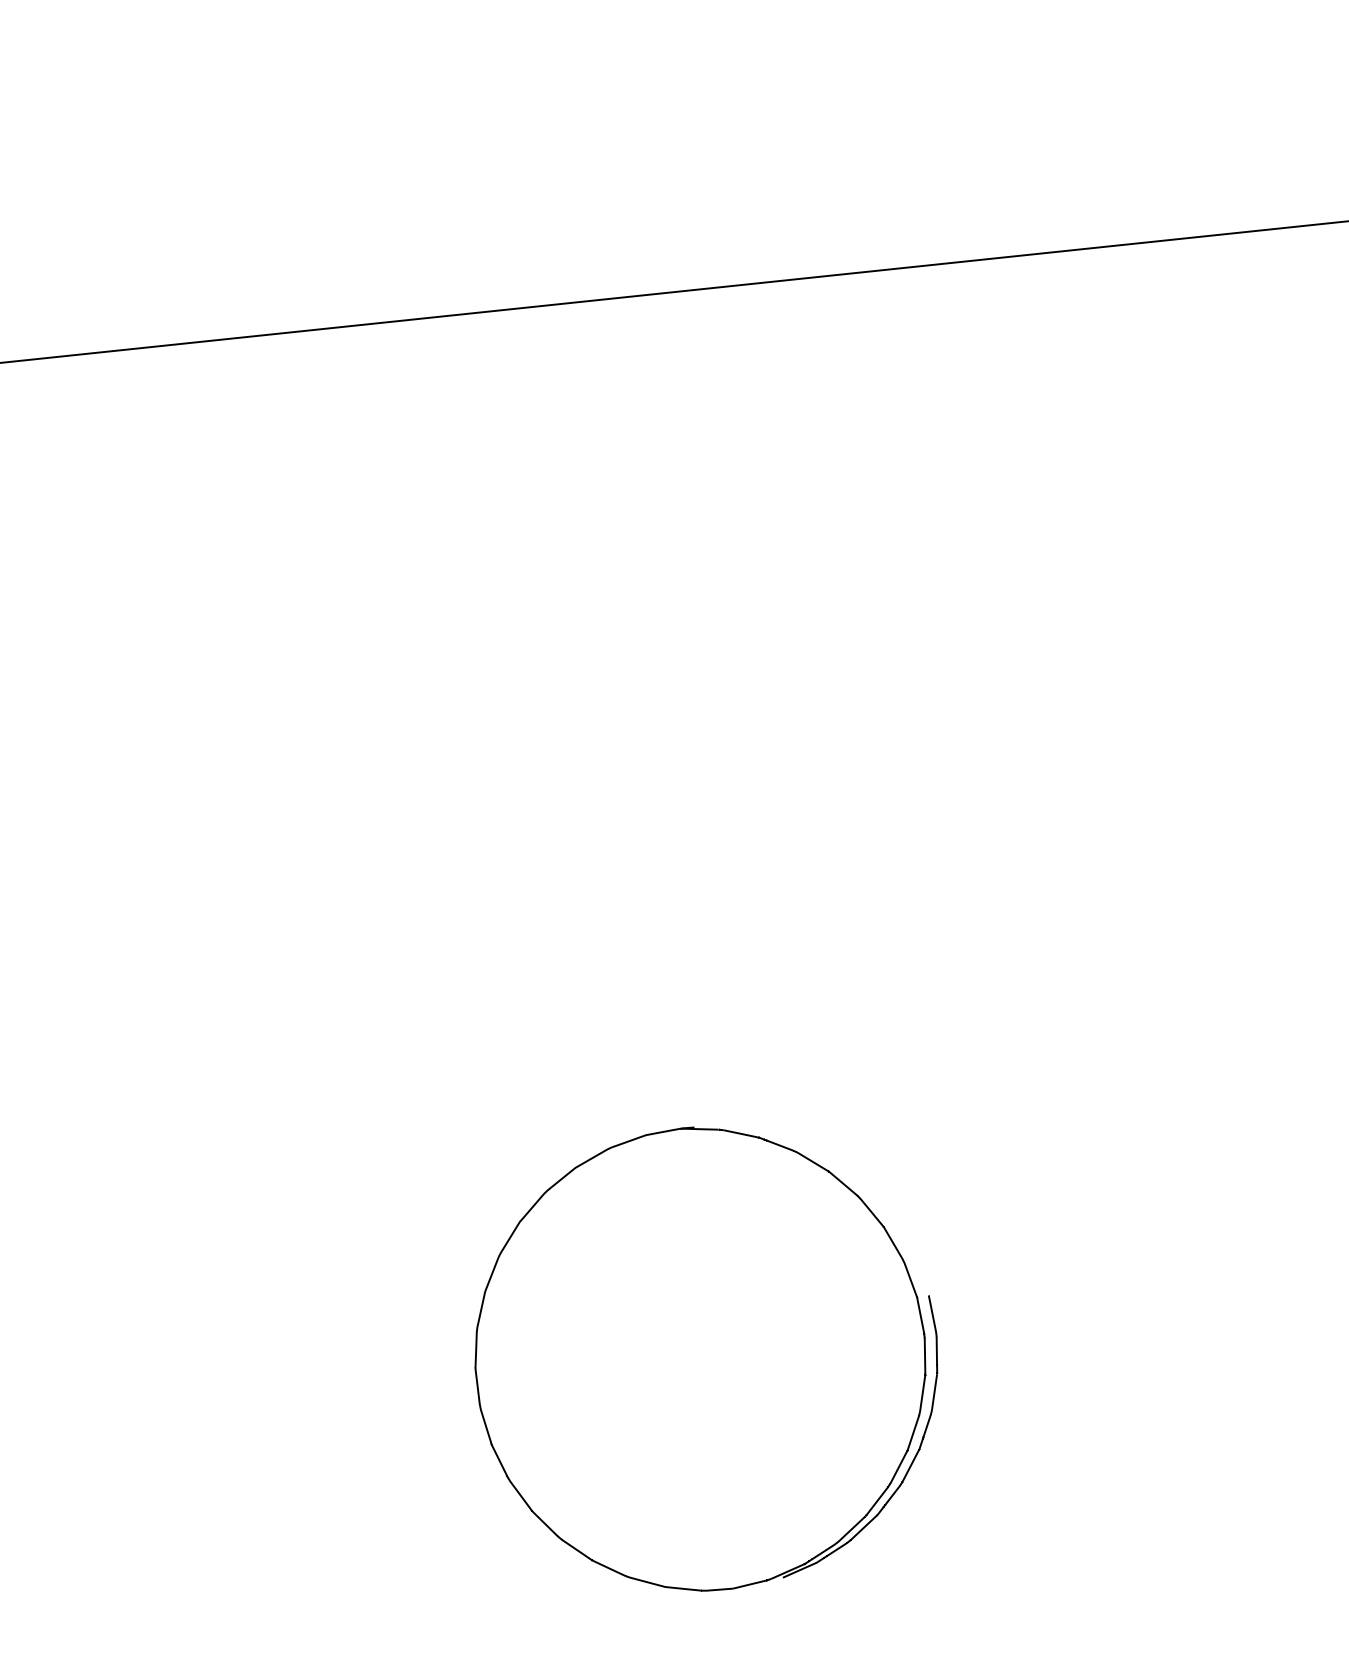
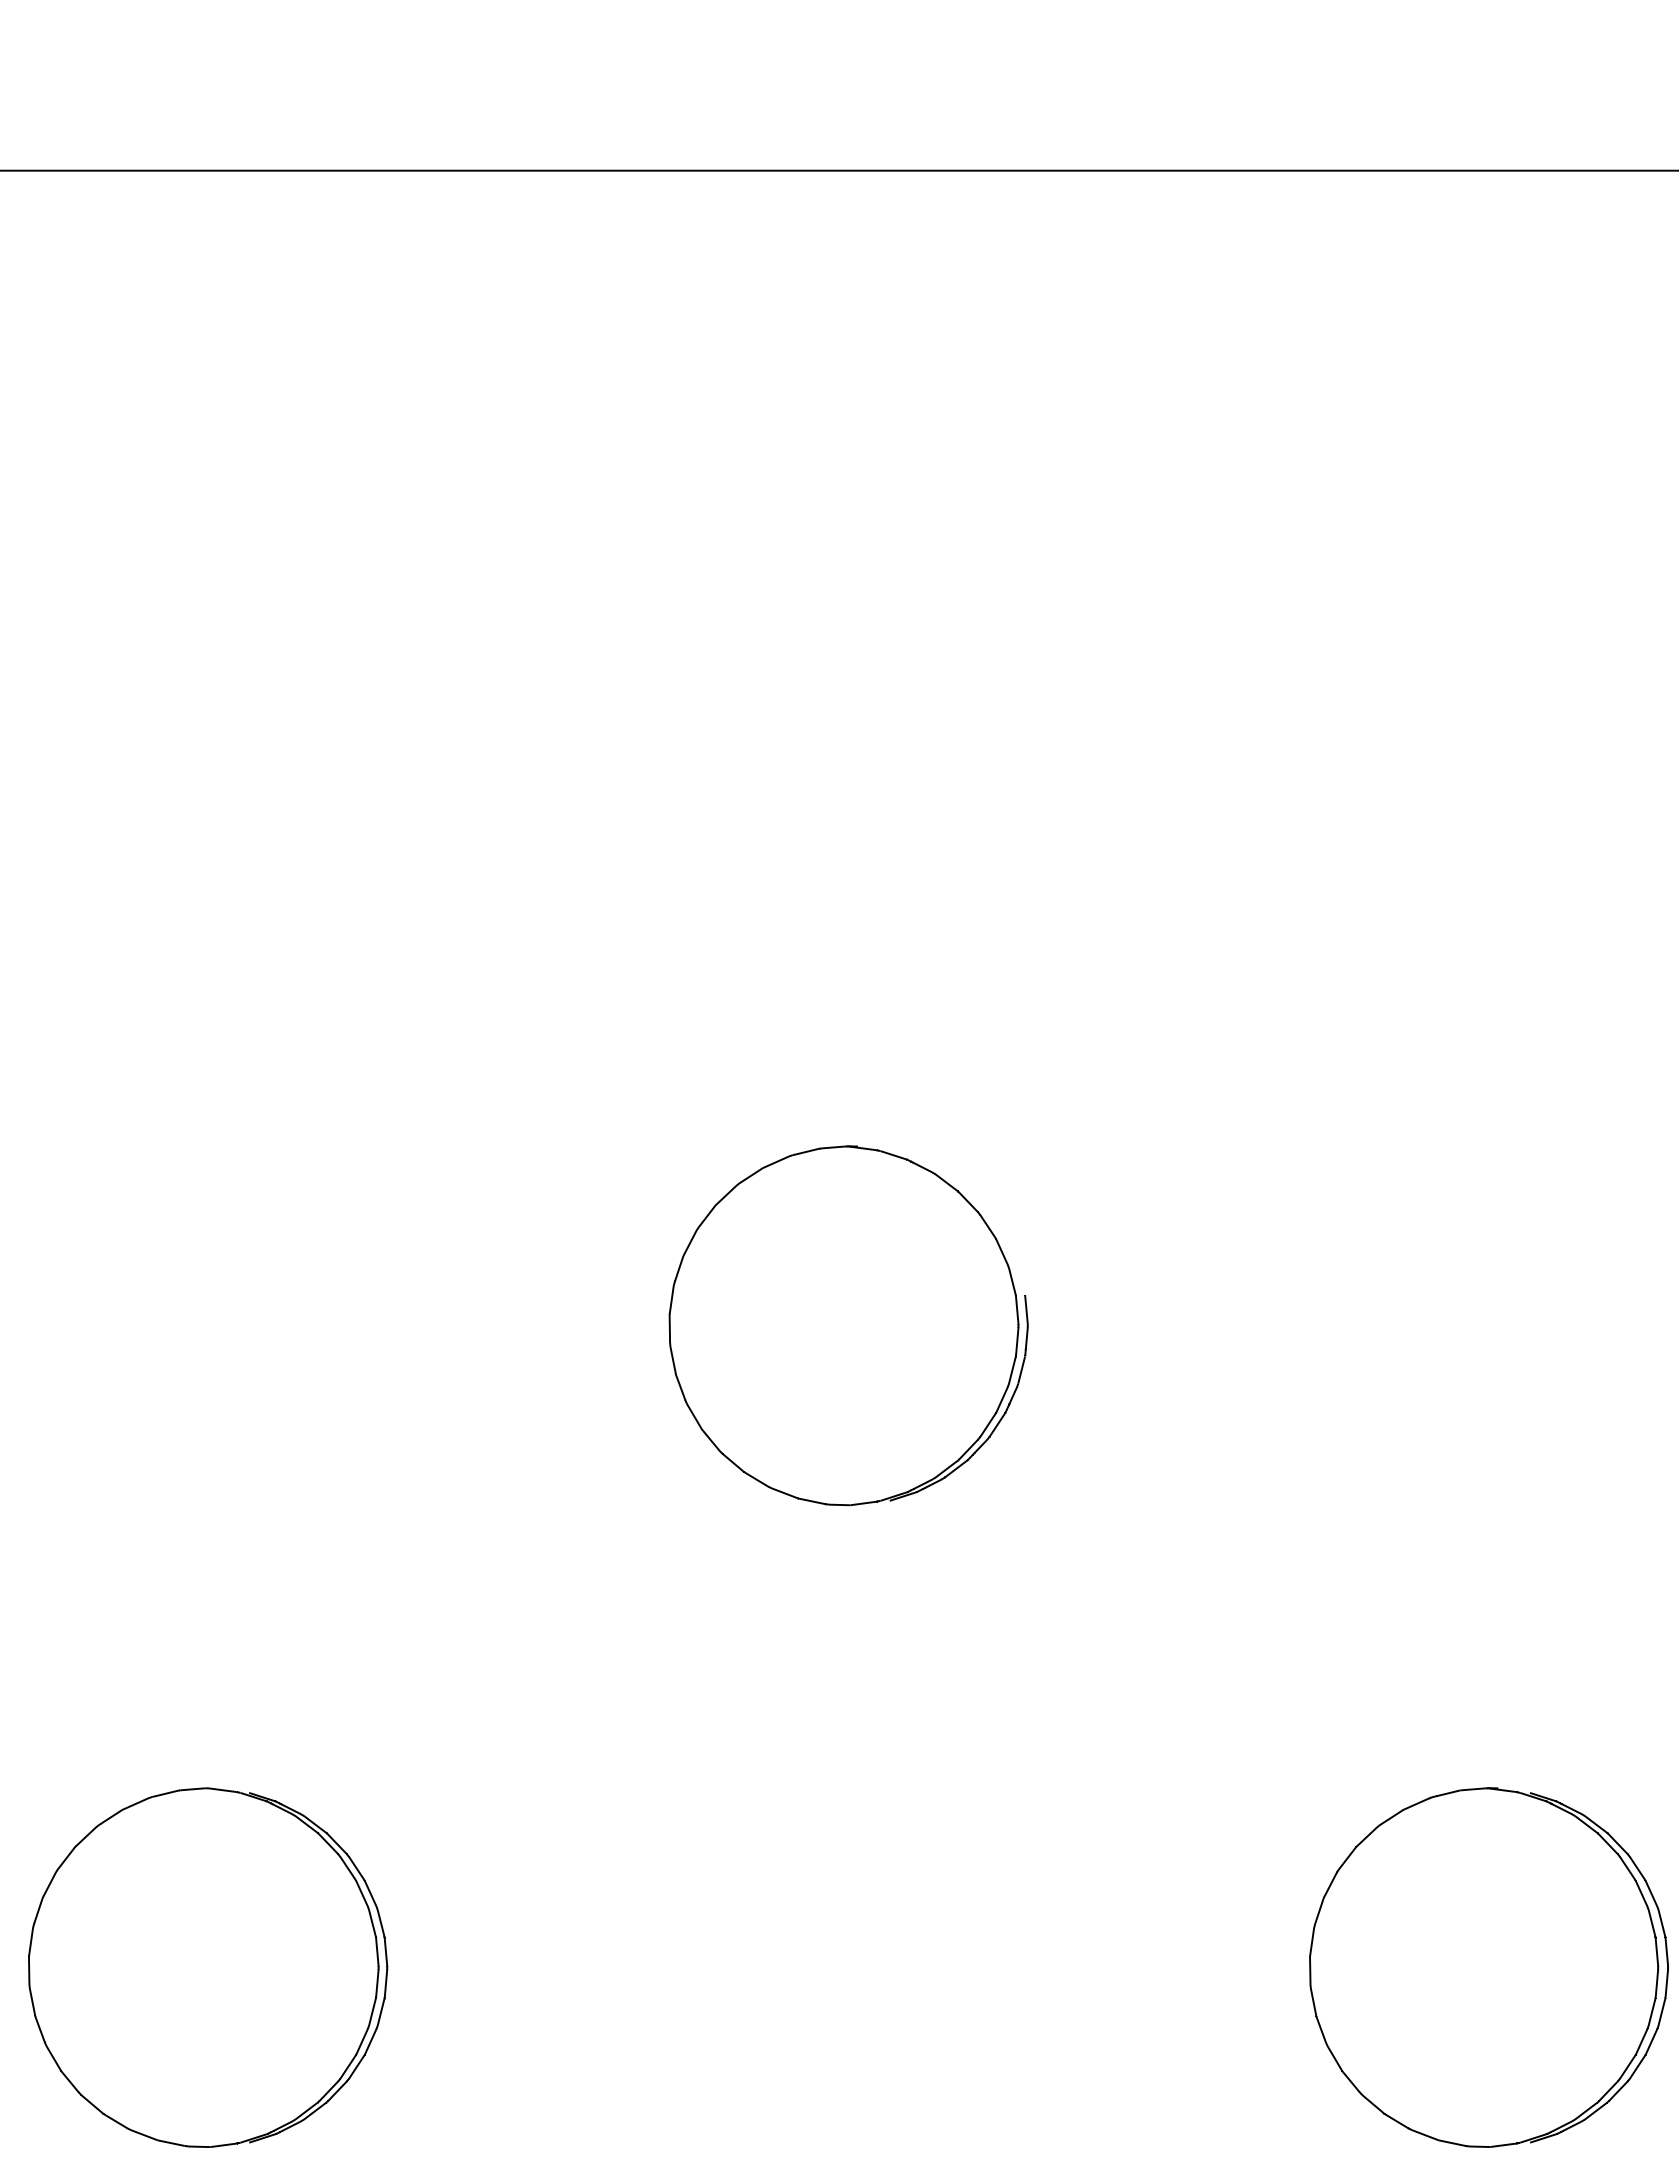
part: (706, 1358) -> (848, 1325), size x0.71

